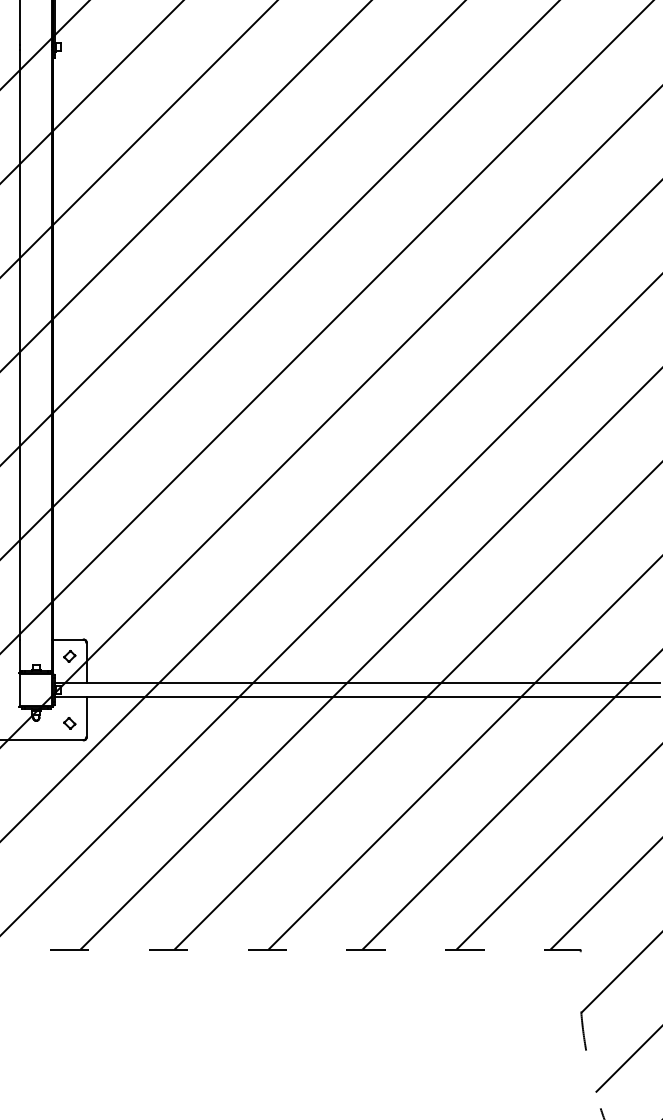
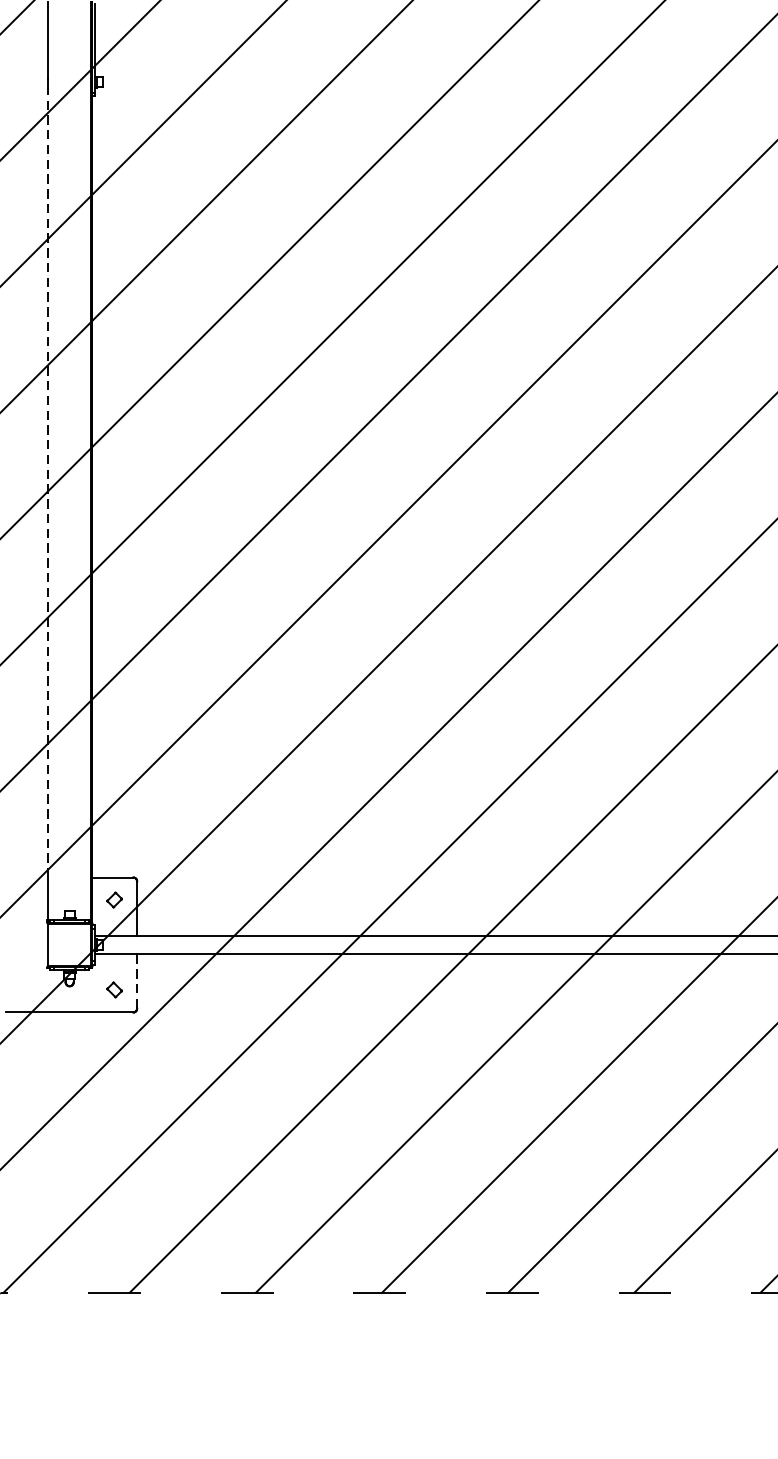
line: (20, 344) -> (48, 481), solid -> dashed
line: (86, 717) -> (137, 981), solid -> dashed

